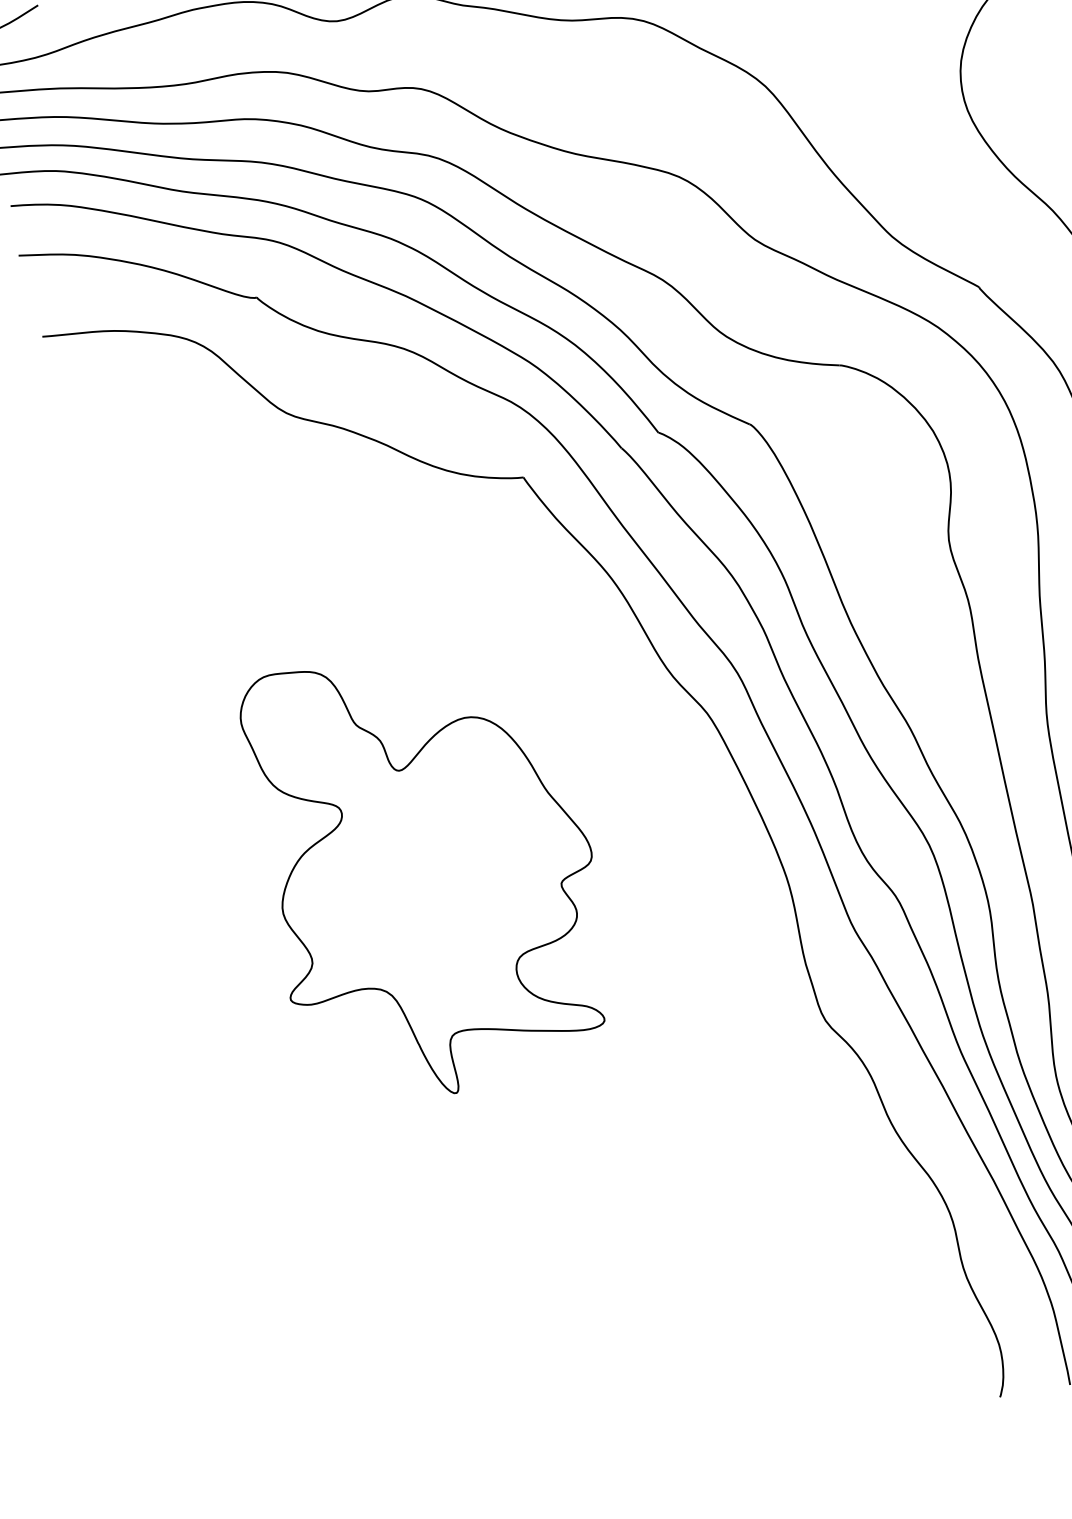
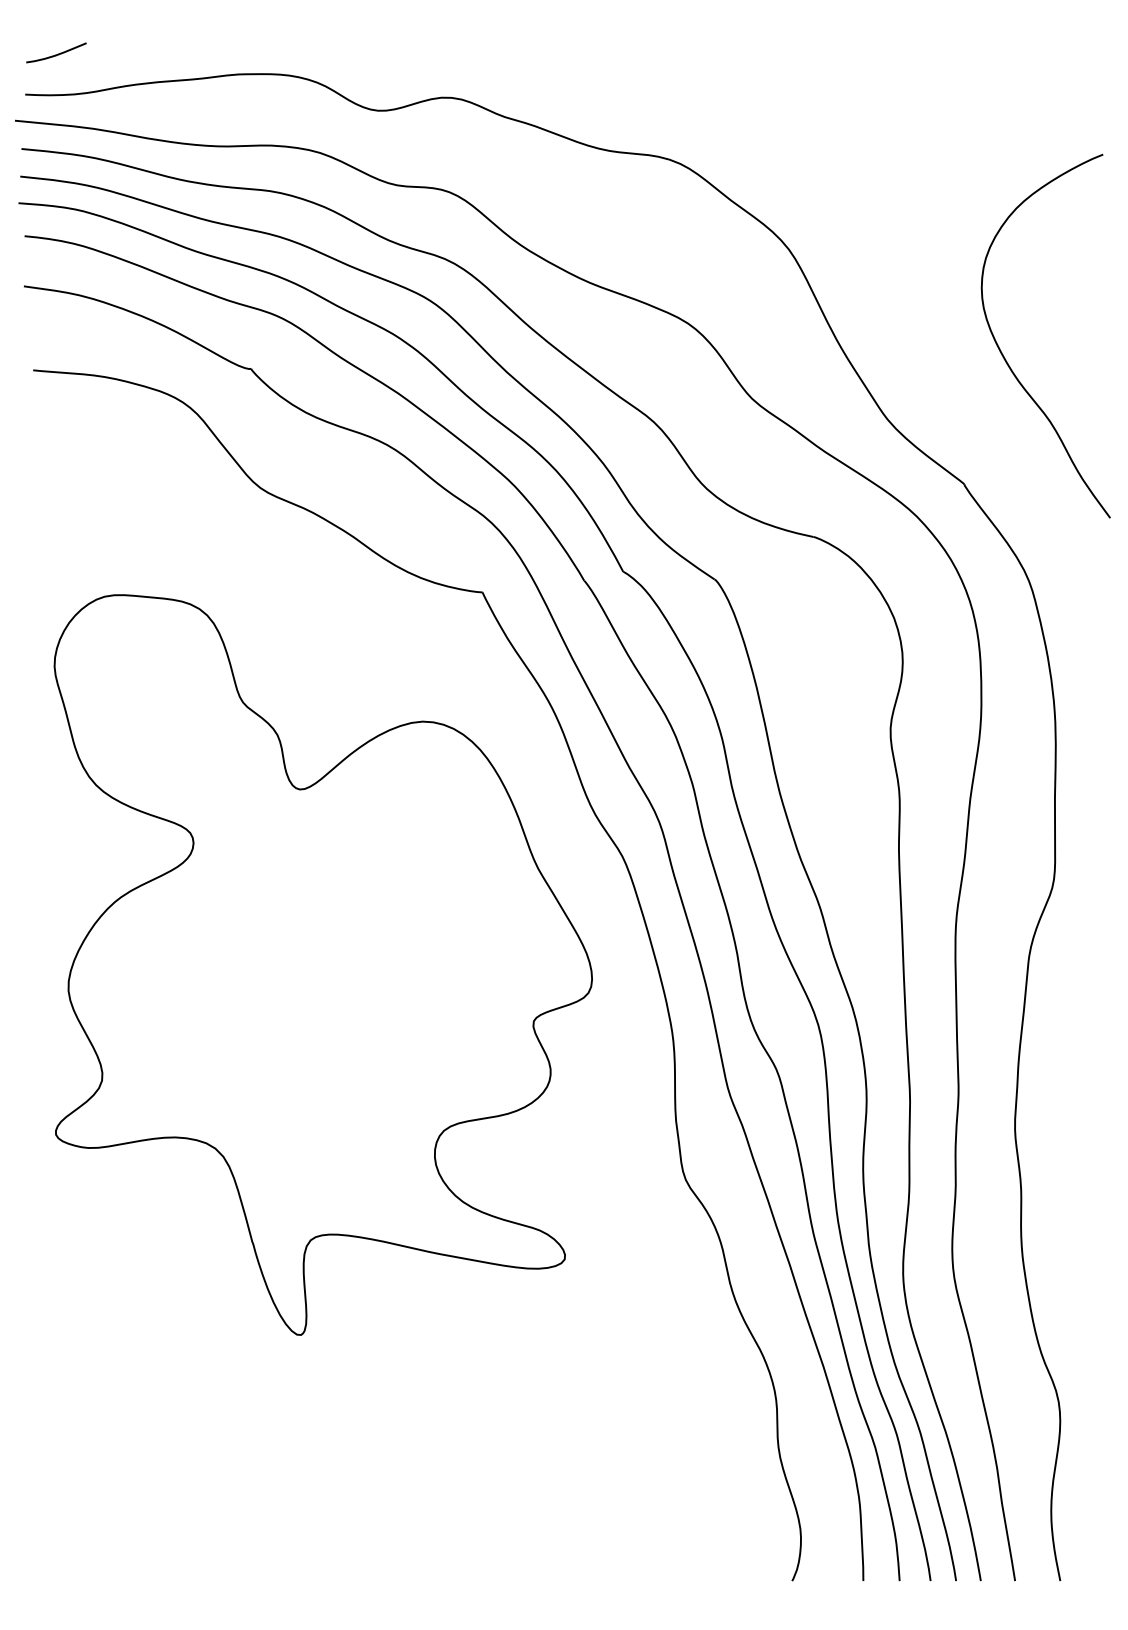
part: (430, 871) -> (322, 964), size x1.67

